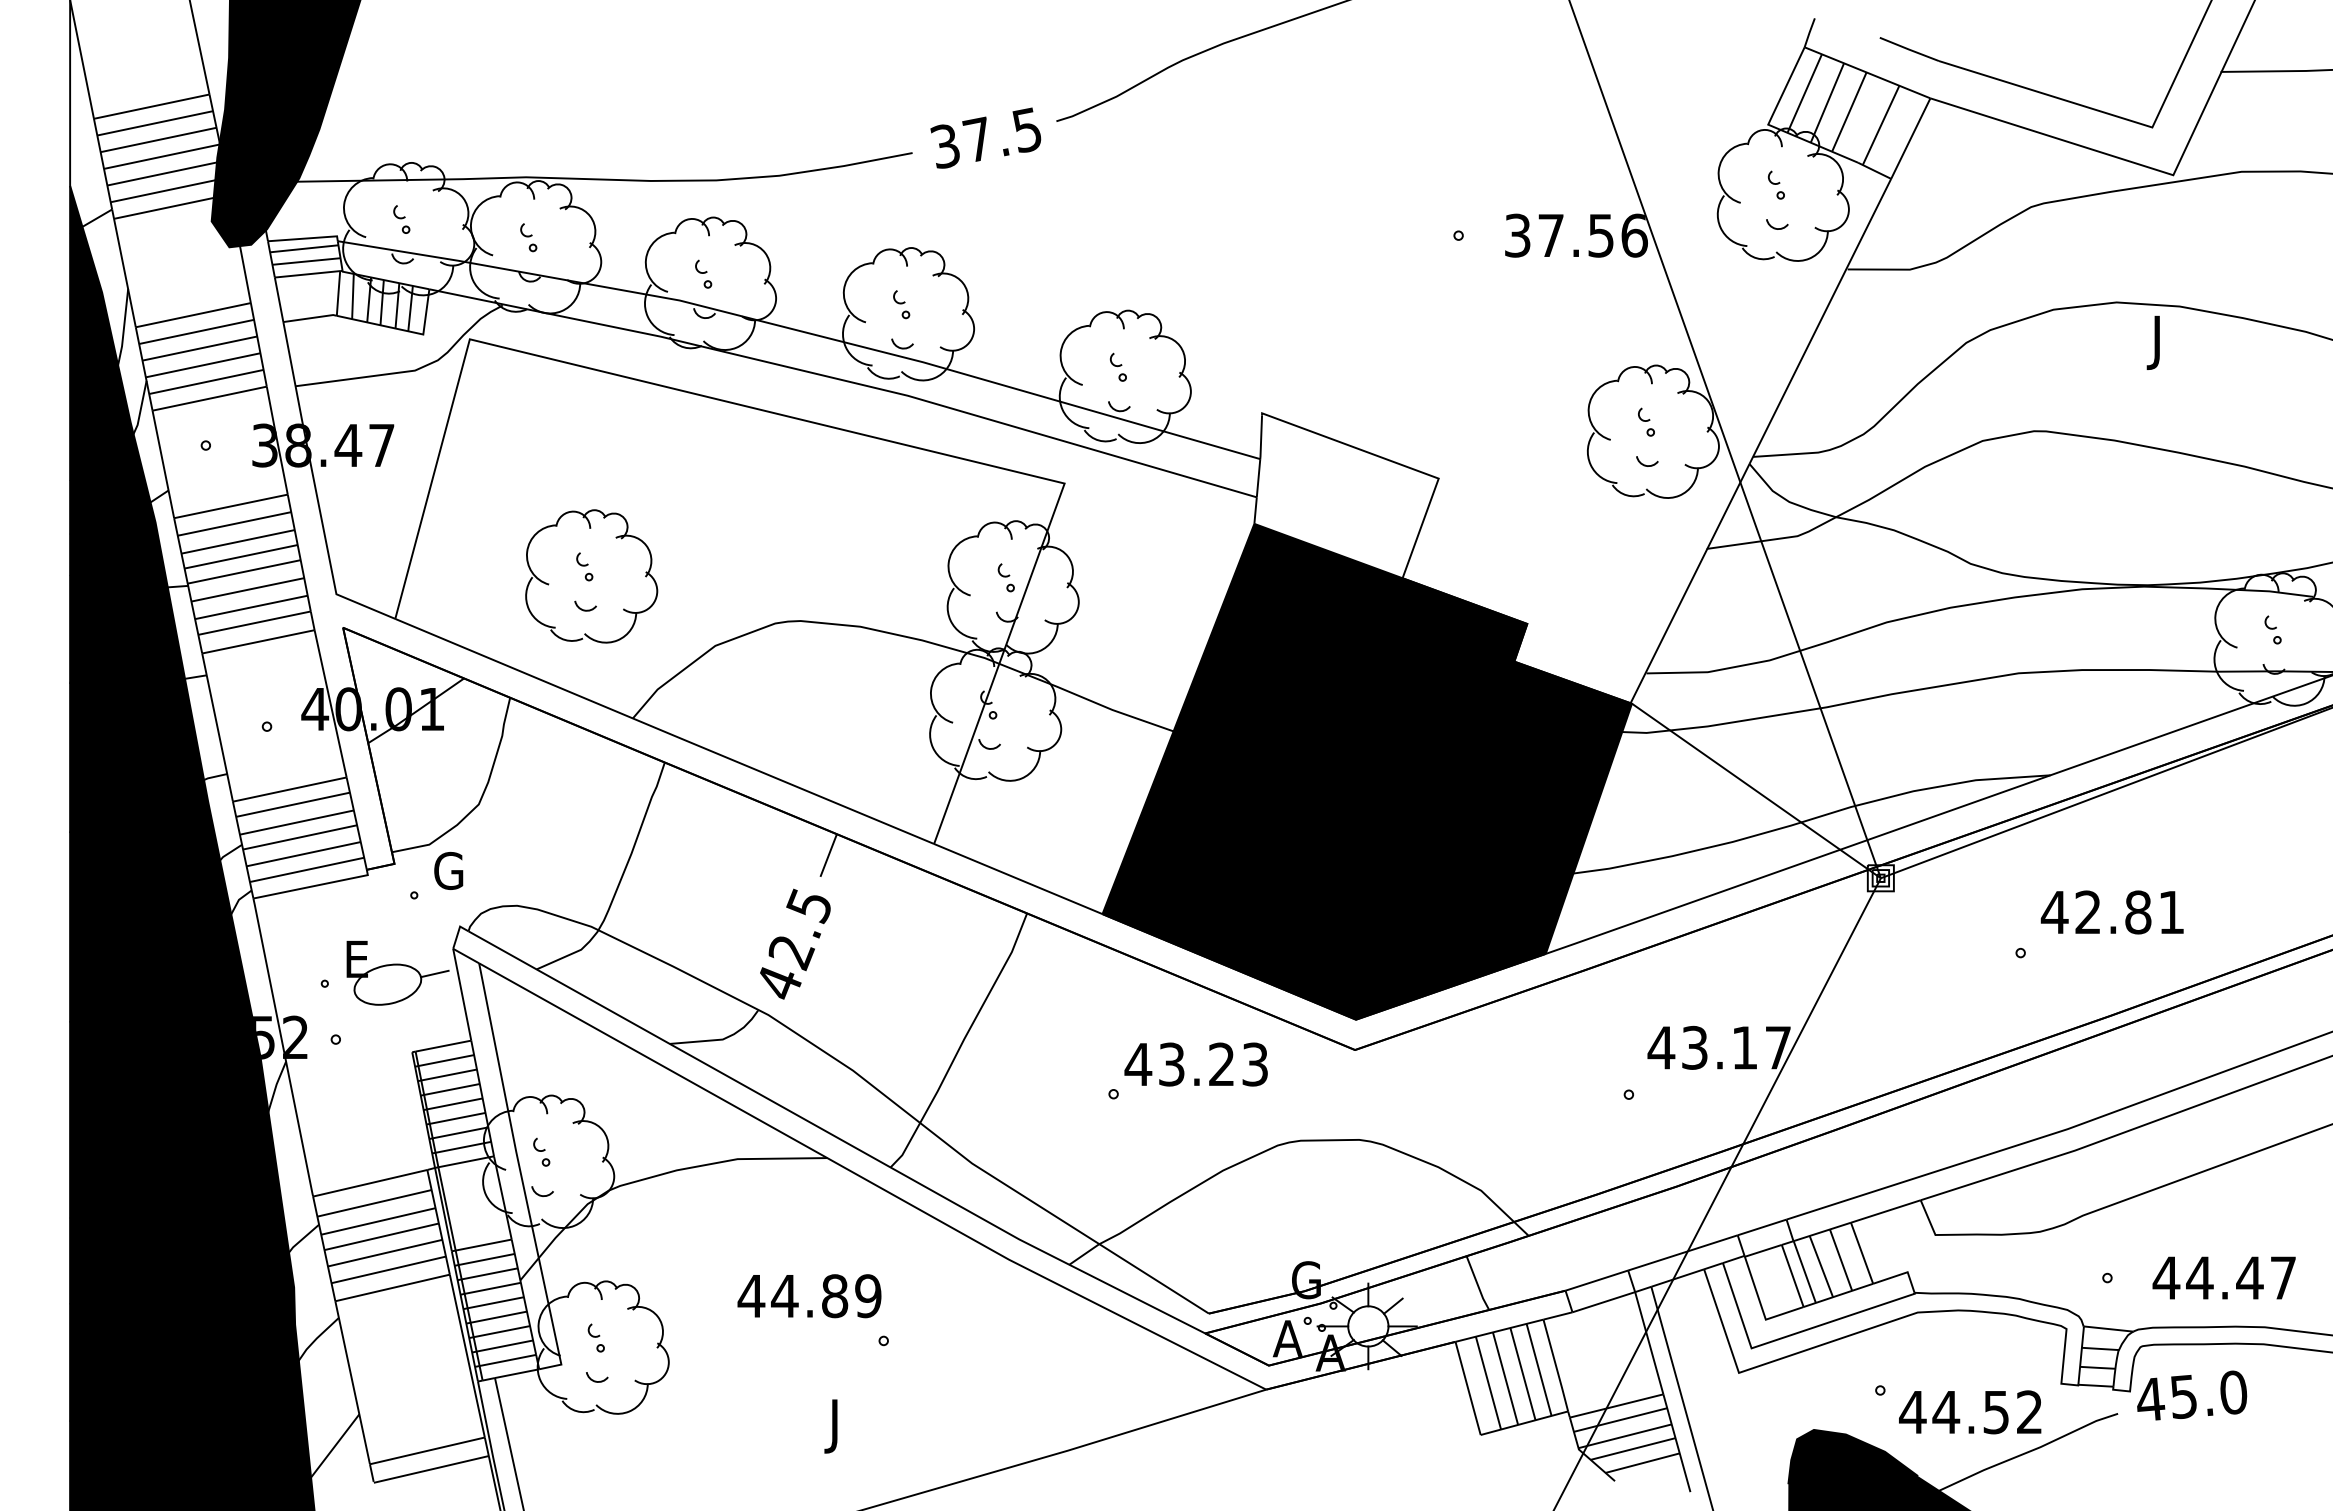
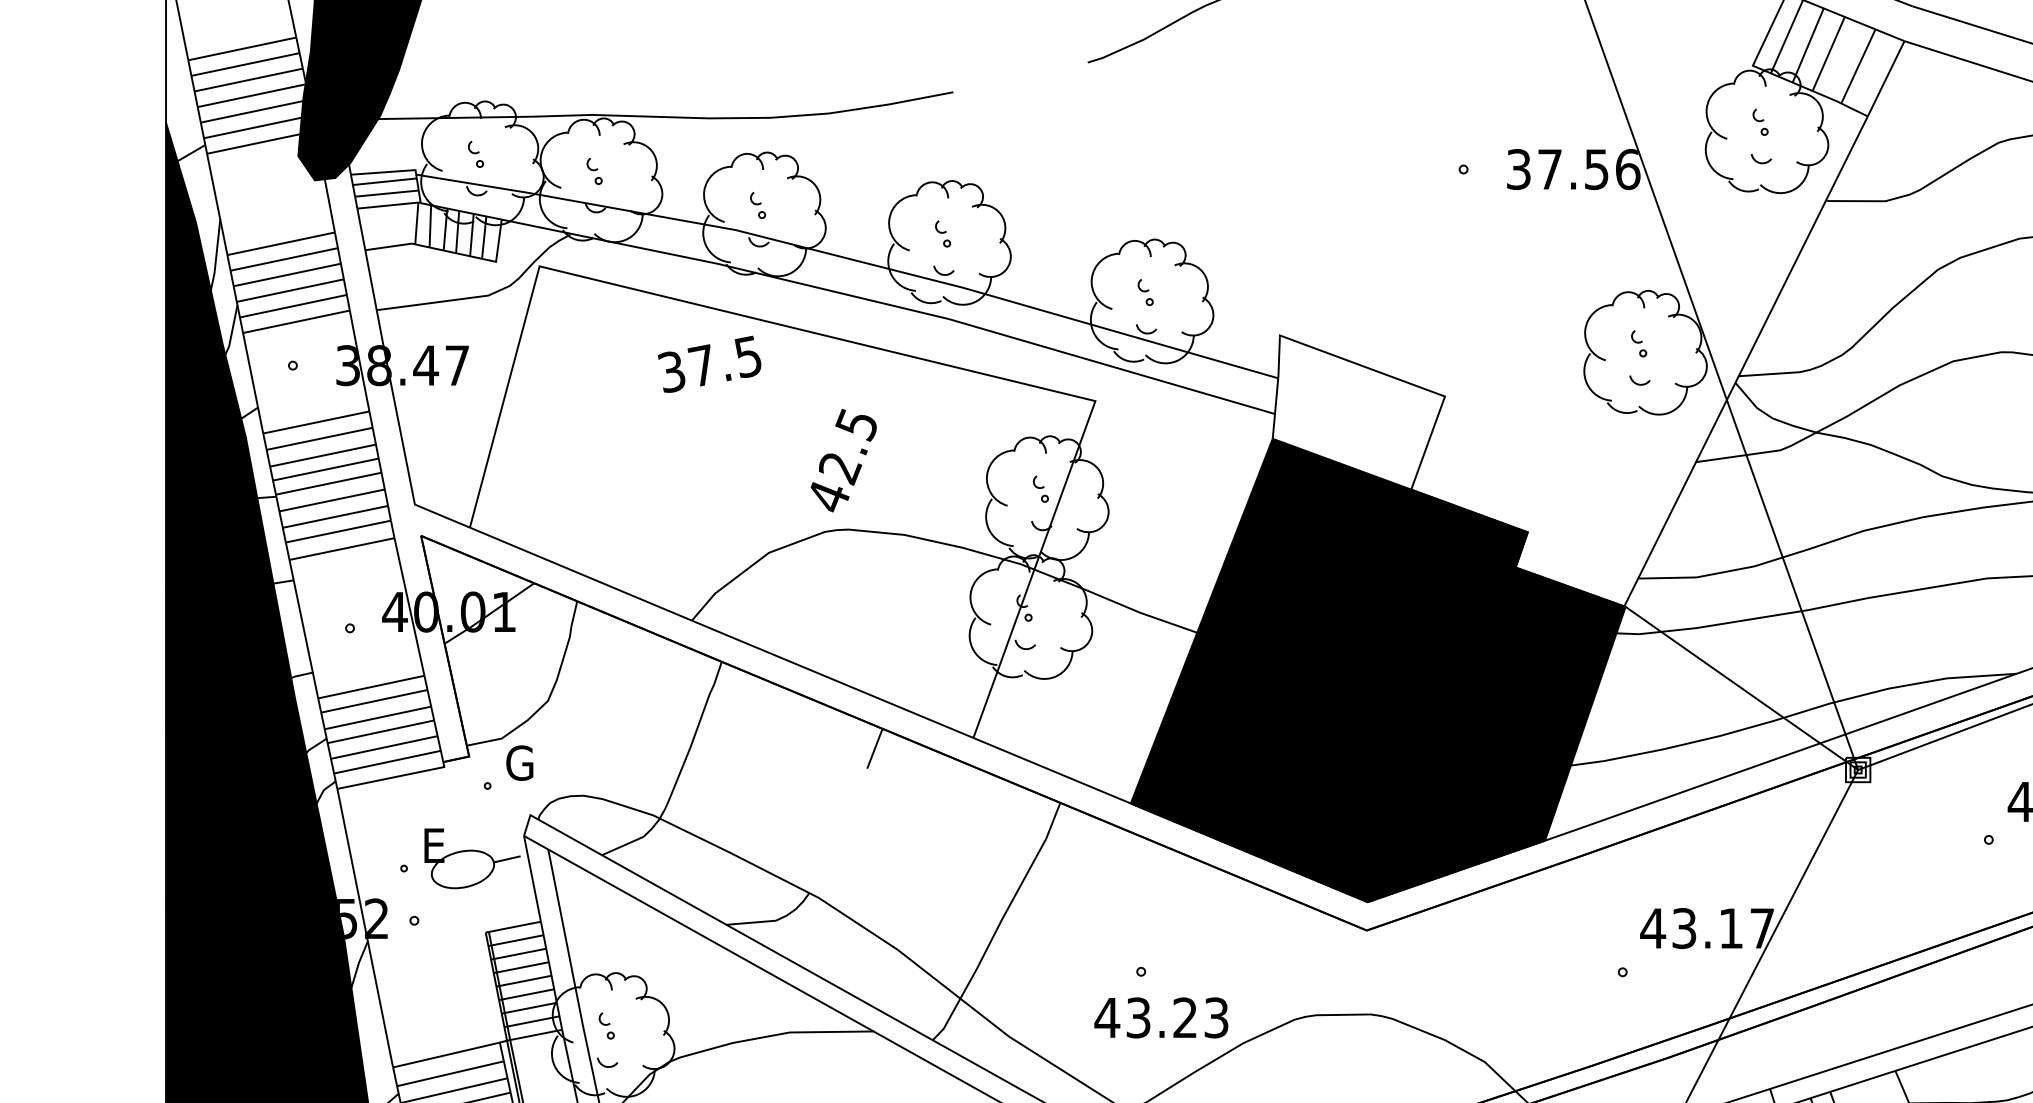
text: (985, 137) -> (709, 363), moved
part: (591, 576) -> (653, 487), removed
text: (795, 943) -> (843, 459), moved
text: (1195, 1064) -> (1160, 1017), moved

